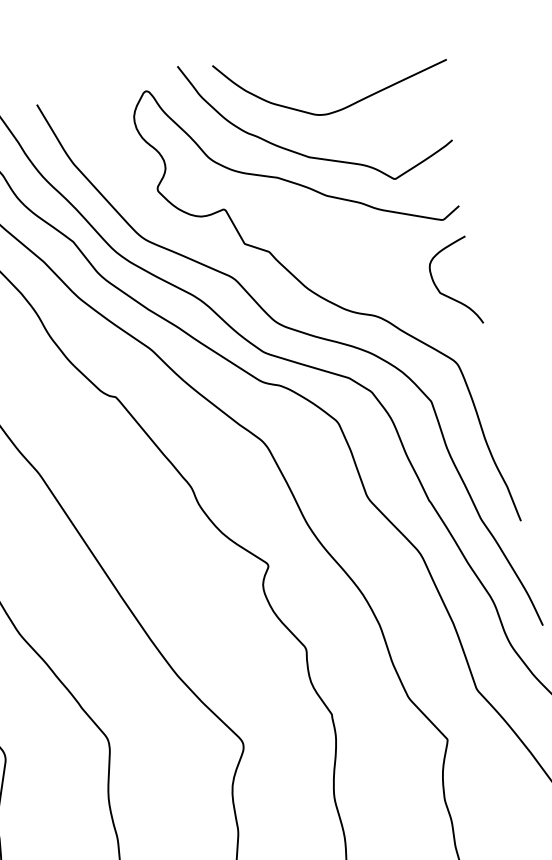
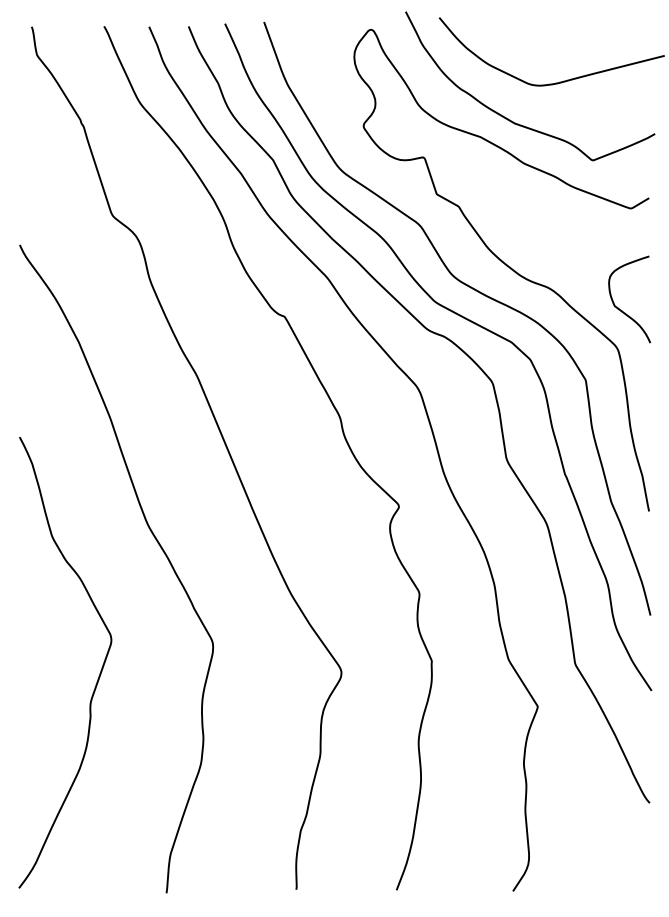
curve: (447, 295) -> (621, 309), moved

